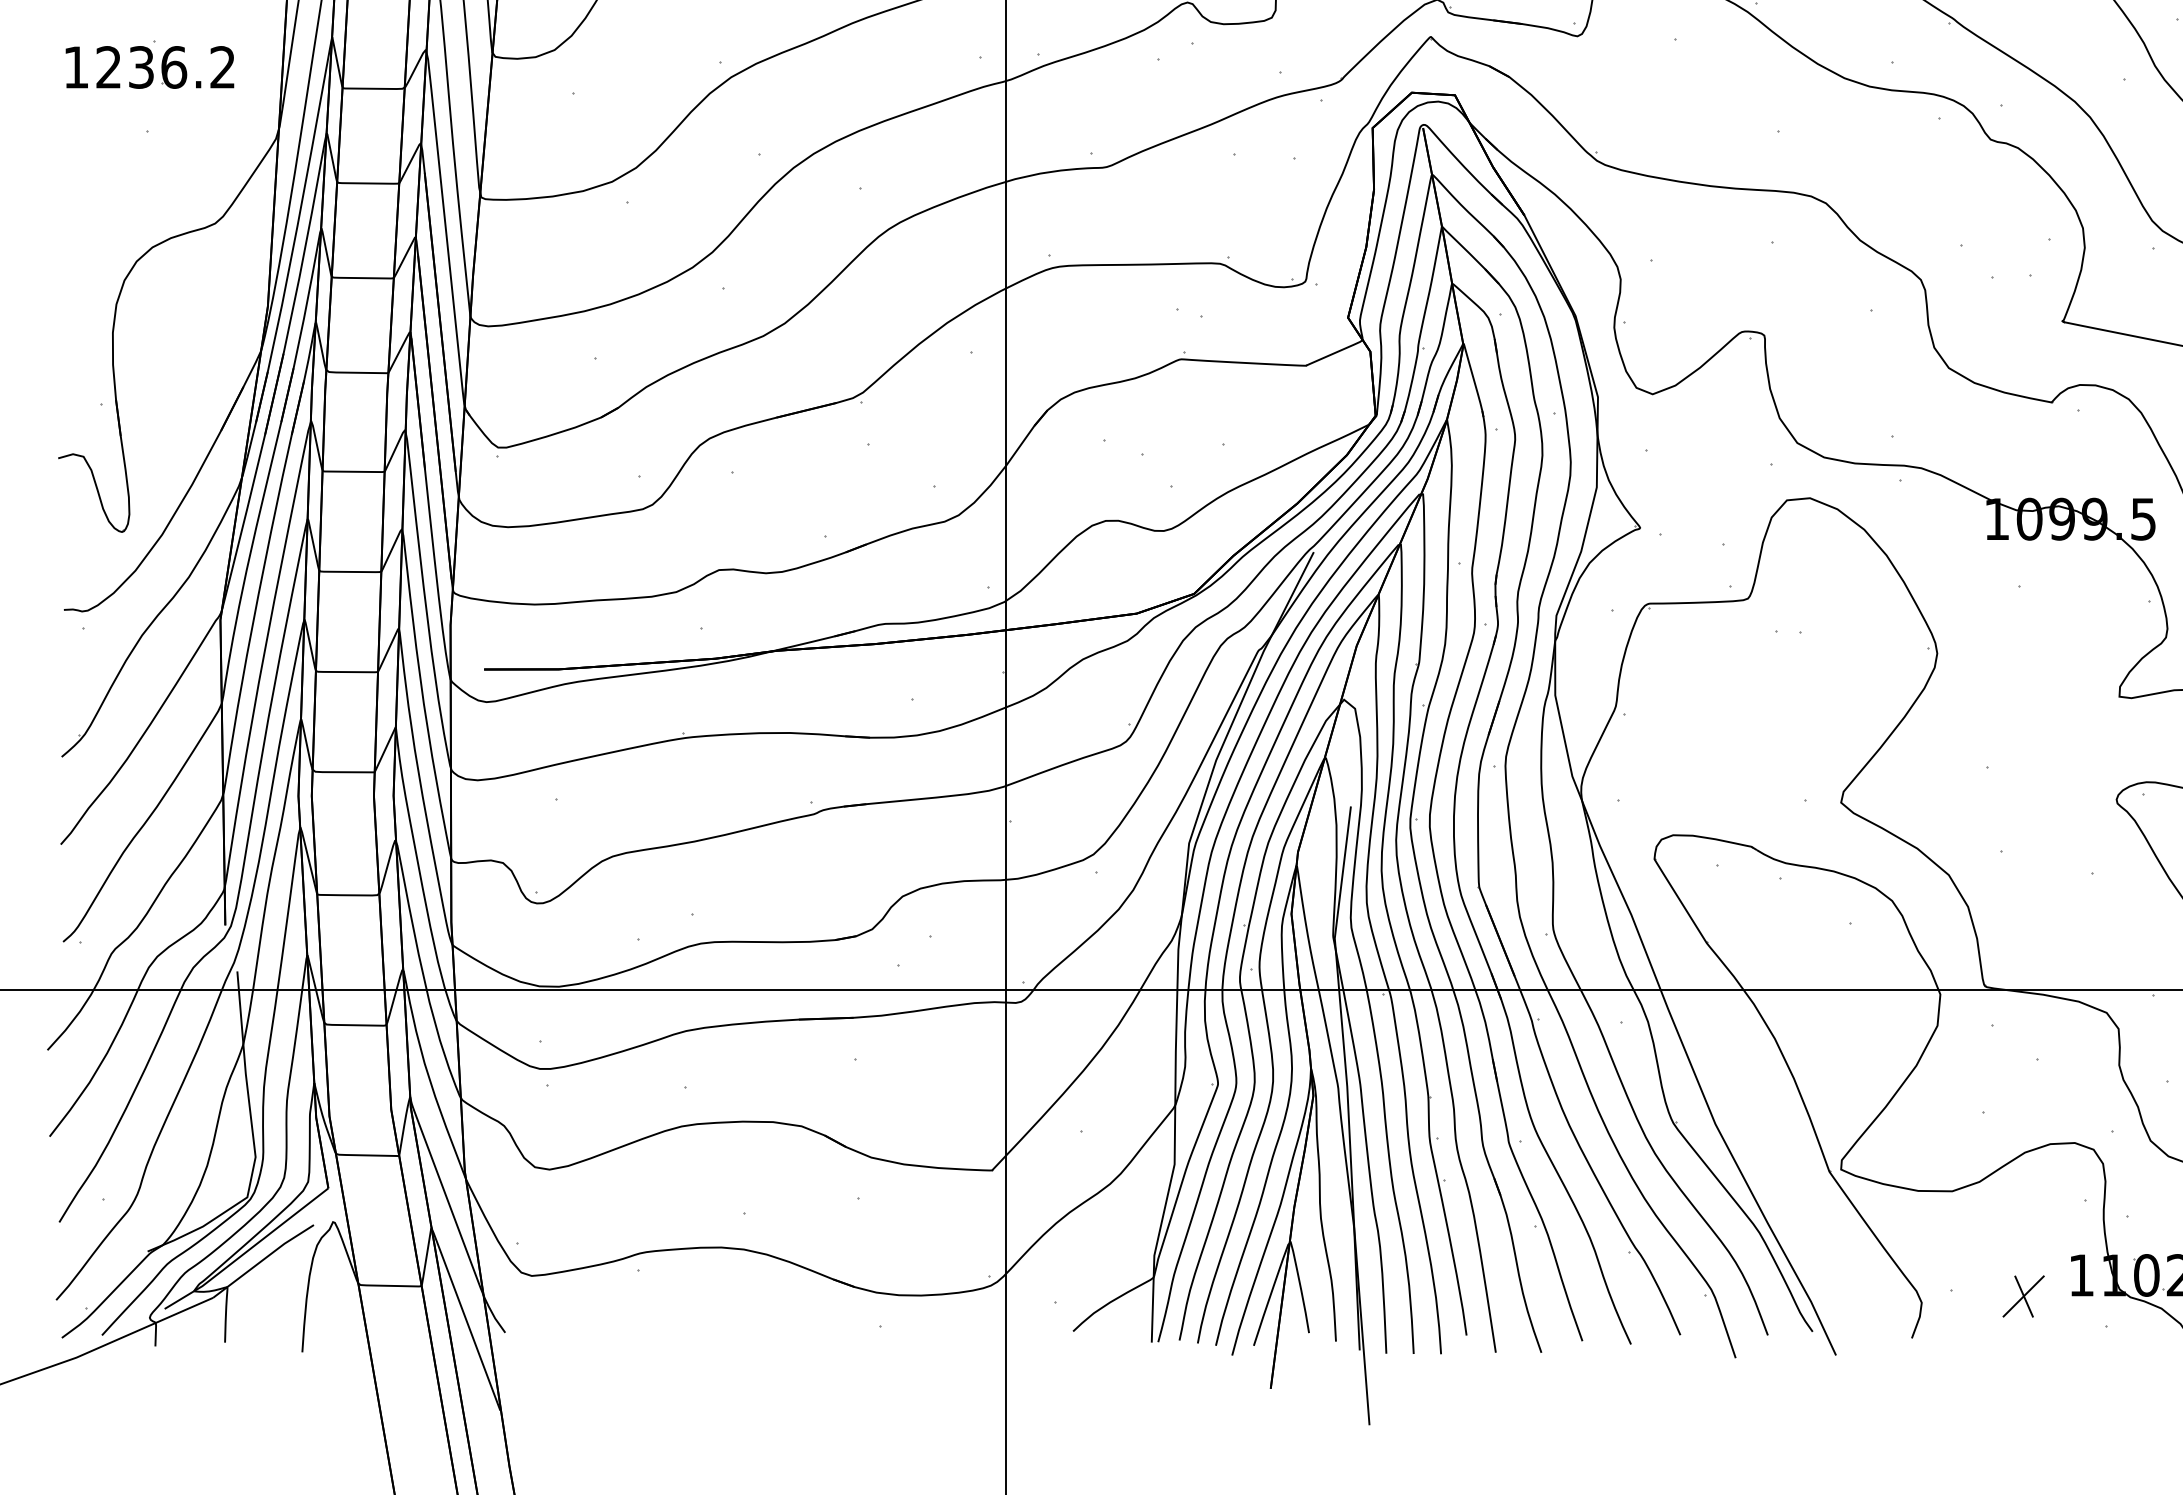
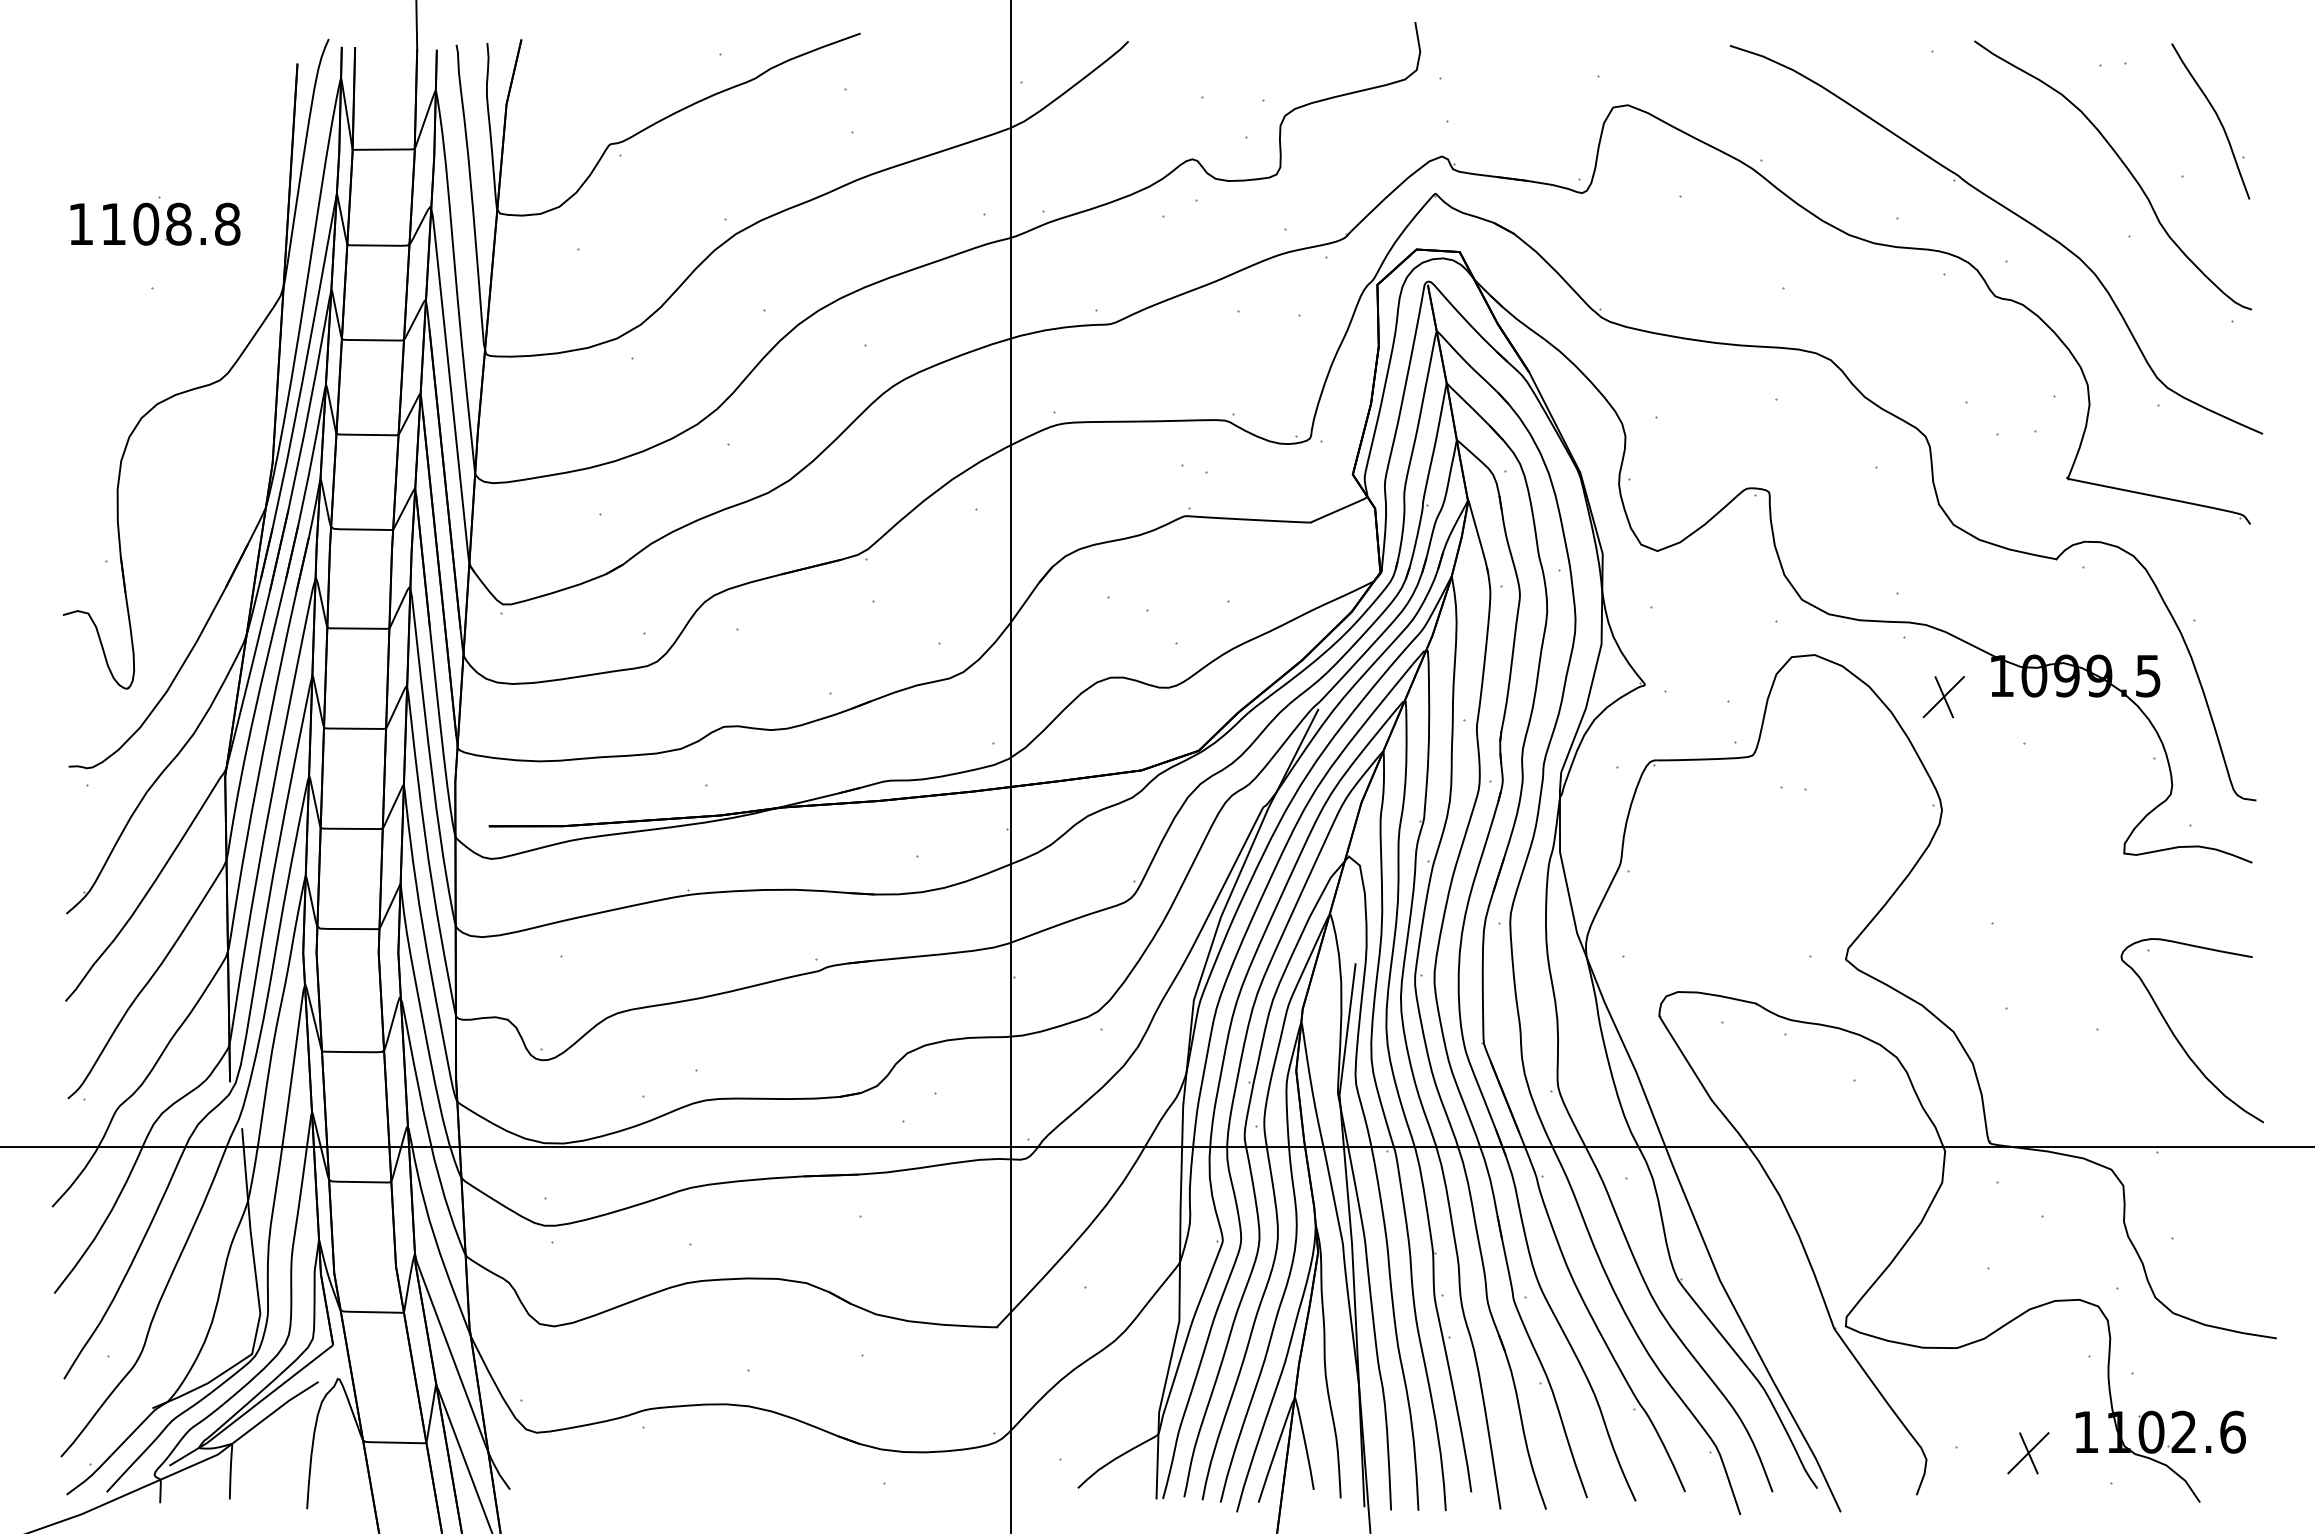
text: (165, 66) -> (170, 223), 1236.2 -> 1108.8
part: (1938, 540) -> (1943, 697), added

